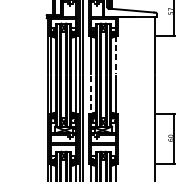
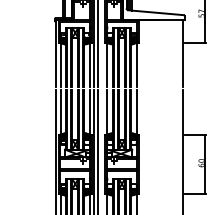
line: (115, 54) -> (136, 64), dashed -> solid
line: (91, 95) -> (107, 112), dashed -> solid

